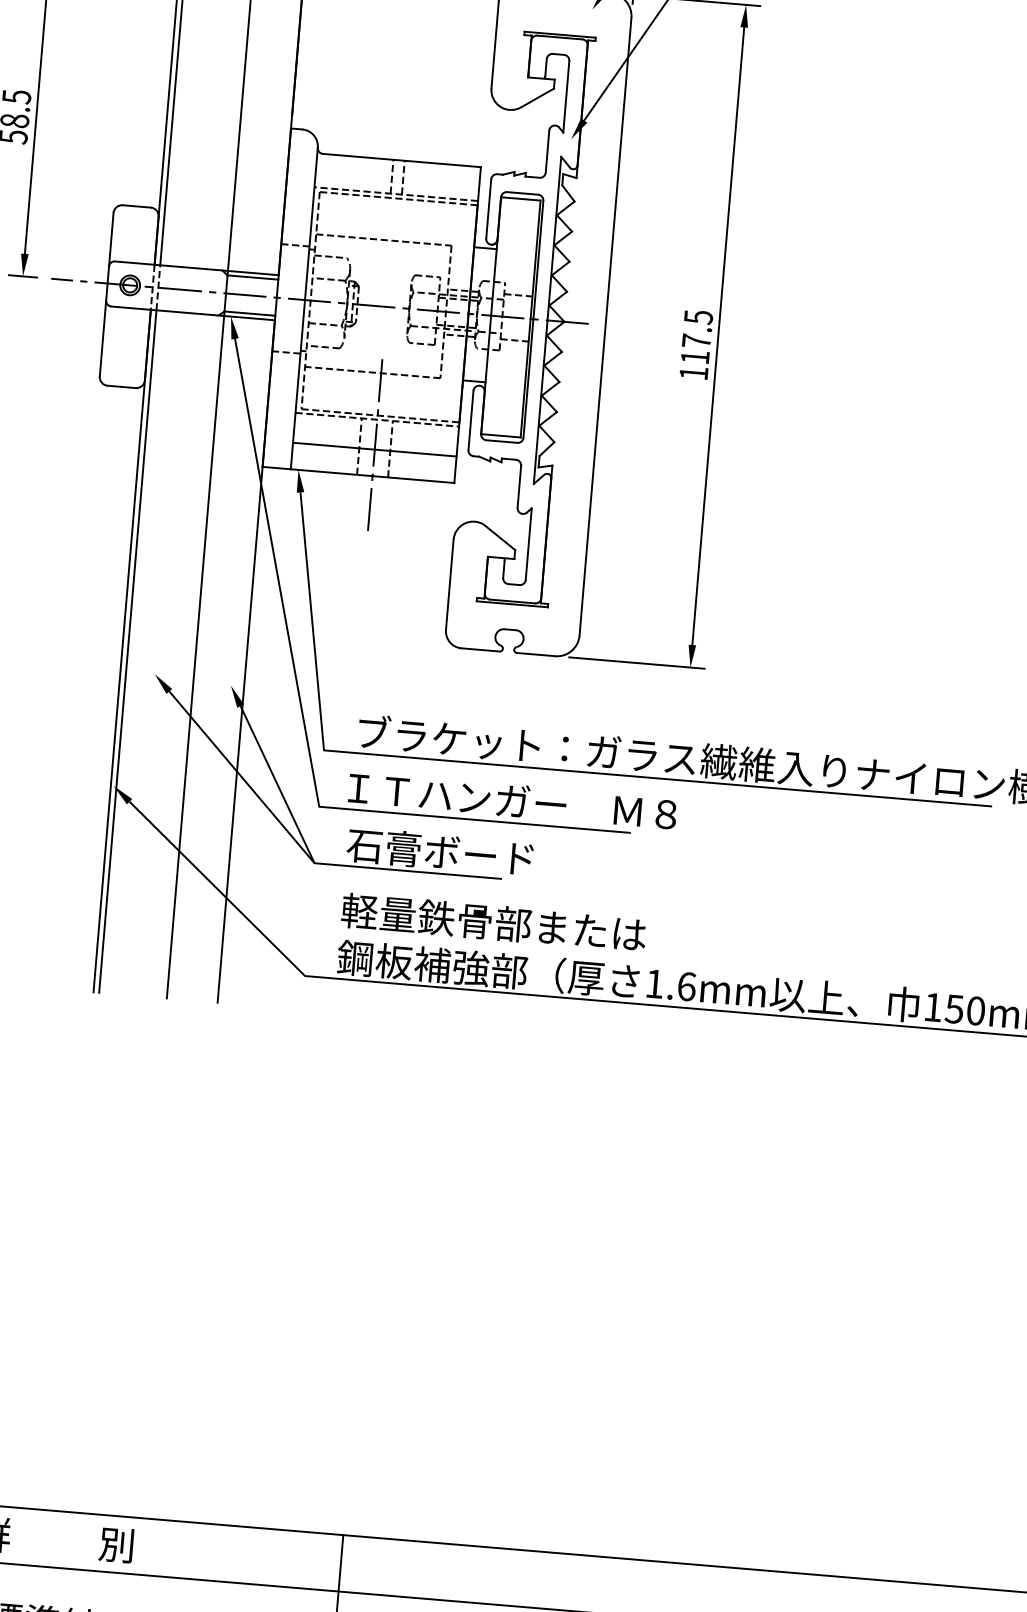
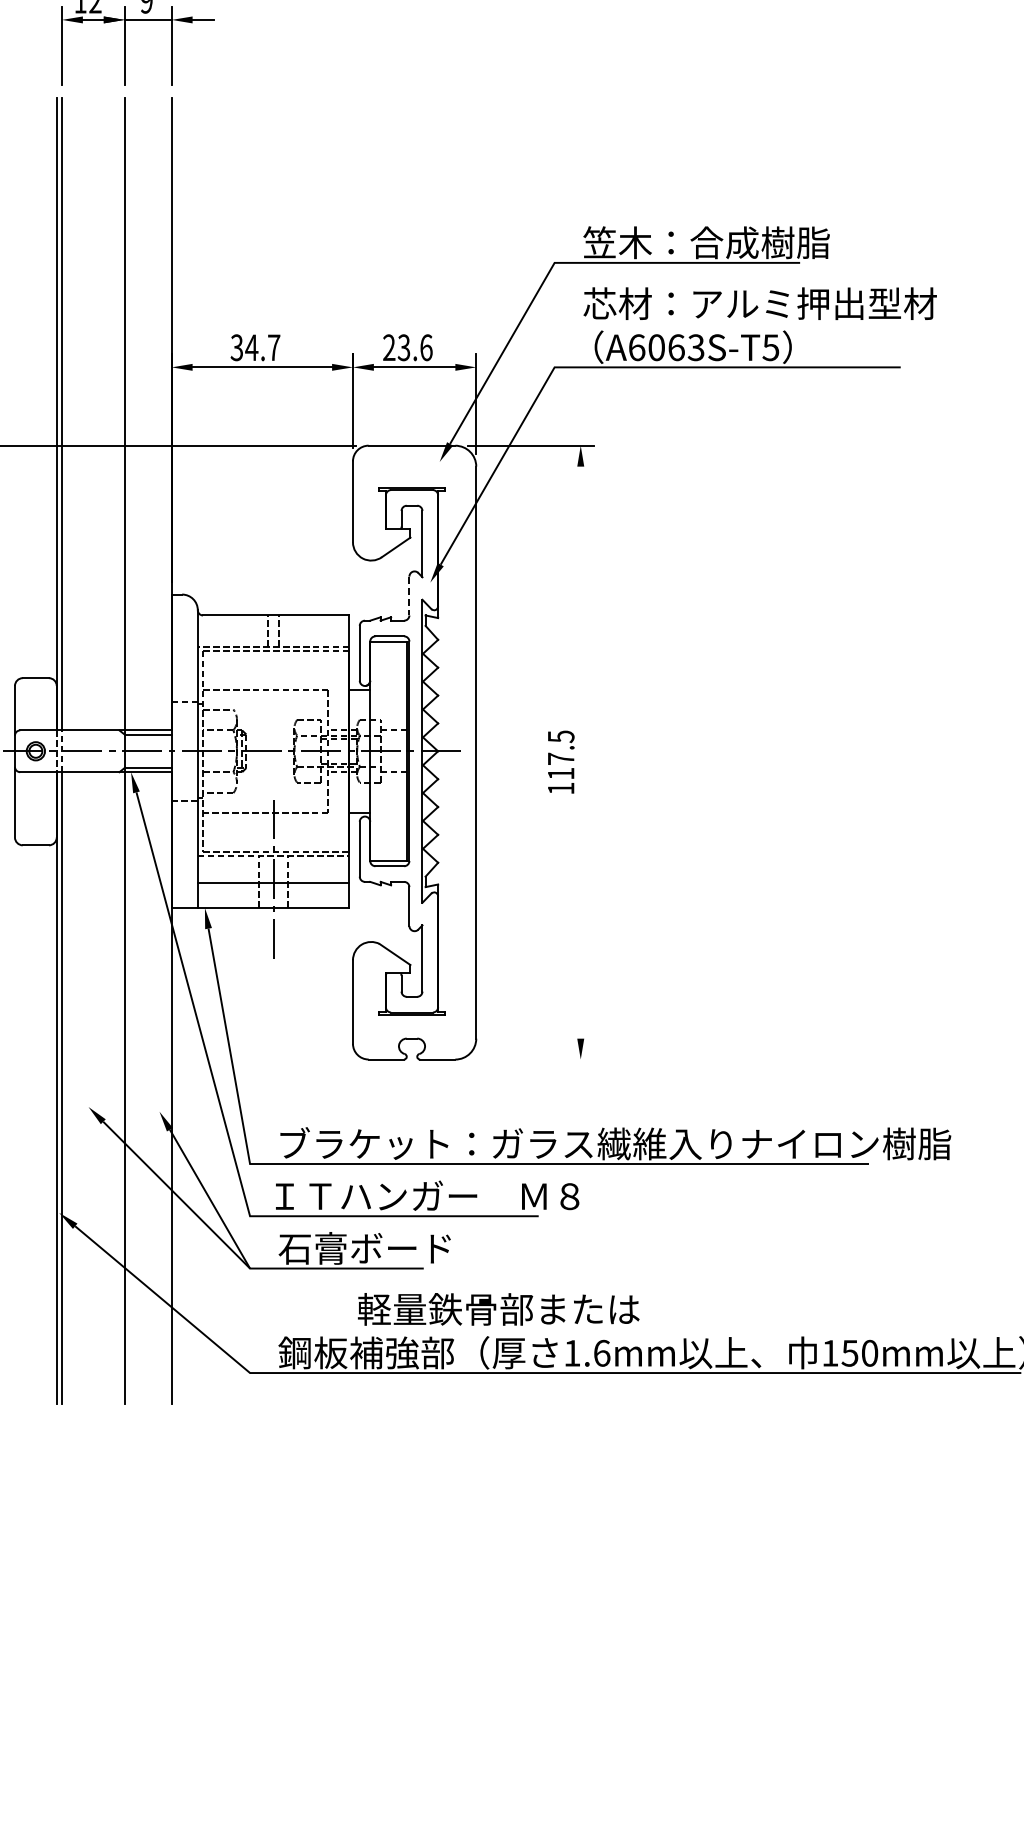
line: (547, 152) -> (409, 596), solid -> dashed
line: (718, 336) -> (580, 752), removed
line: (636, 662) -> (530, 1059), removed
text: (493, 922) -> (498, 1309), moved

